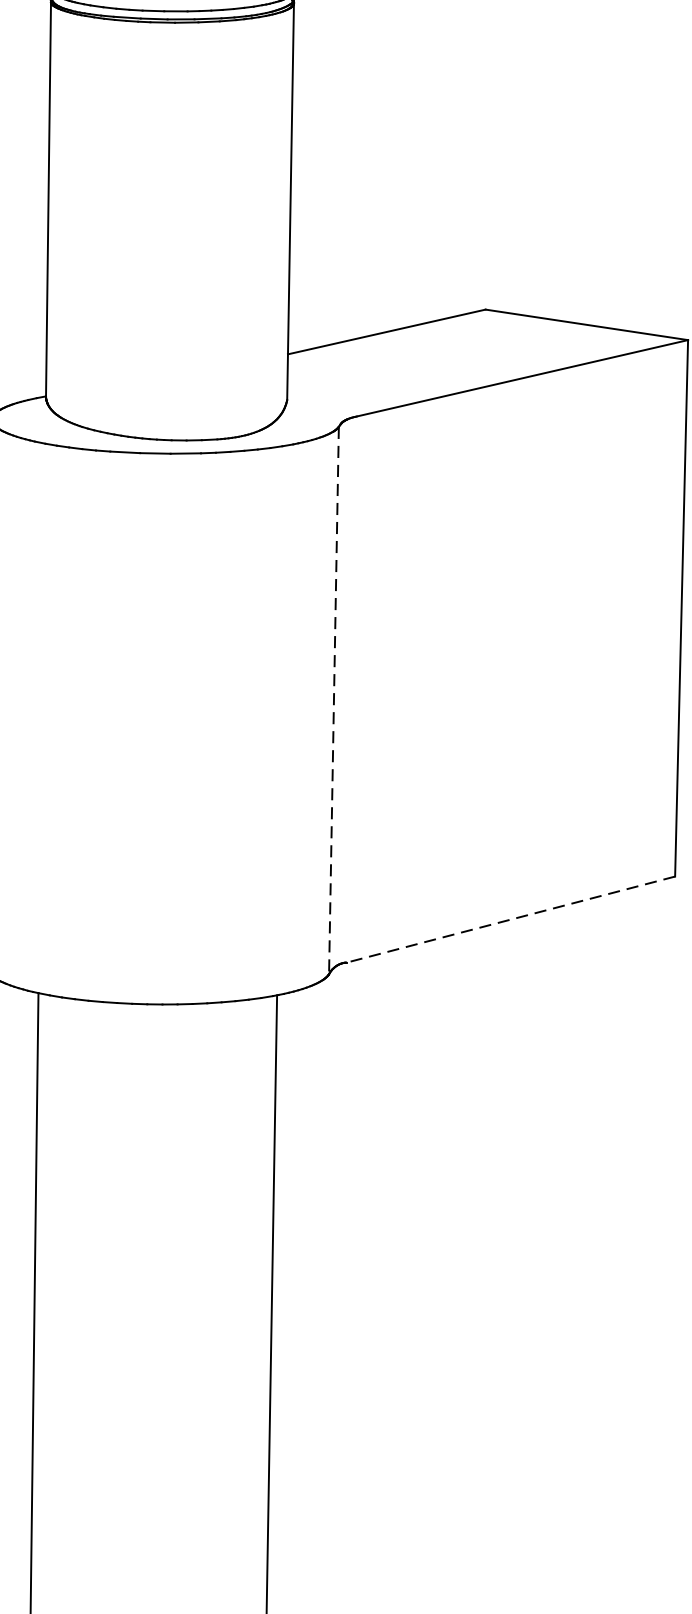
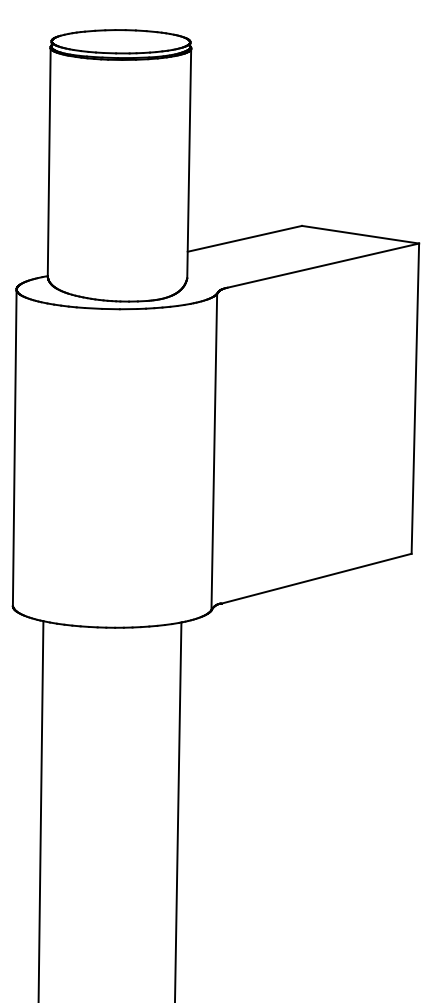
line: (334, 701) -> (214, 452), dashed -> solid
line: (510, 919) -> (316, 578), dashed -> solid

